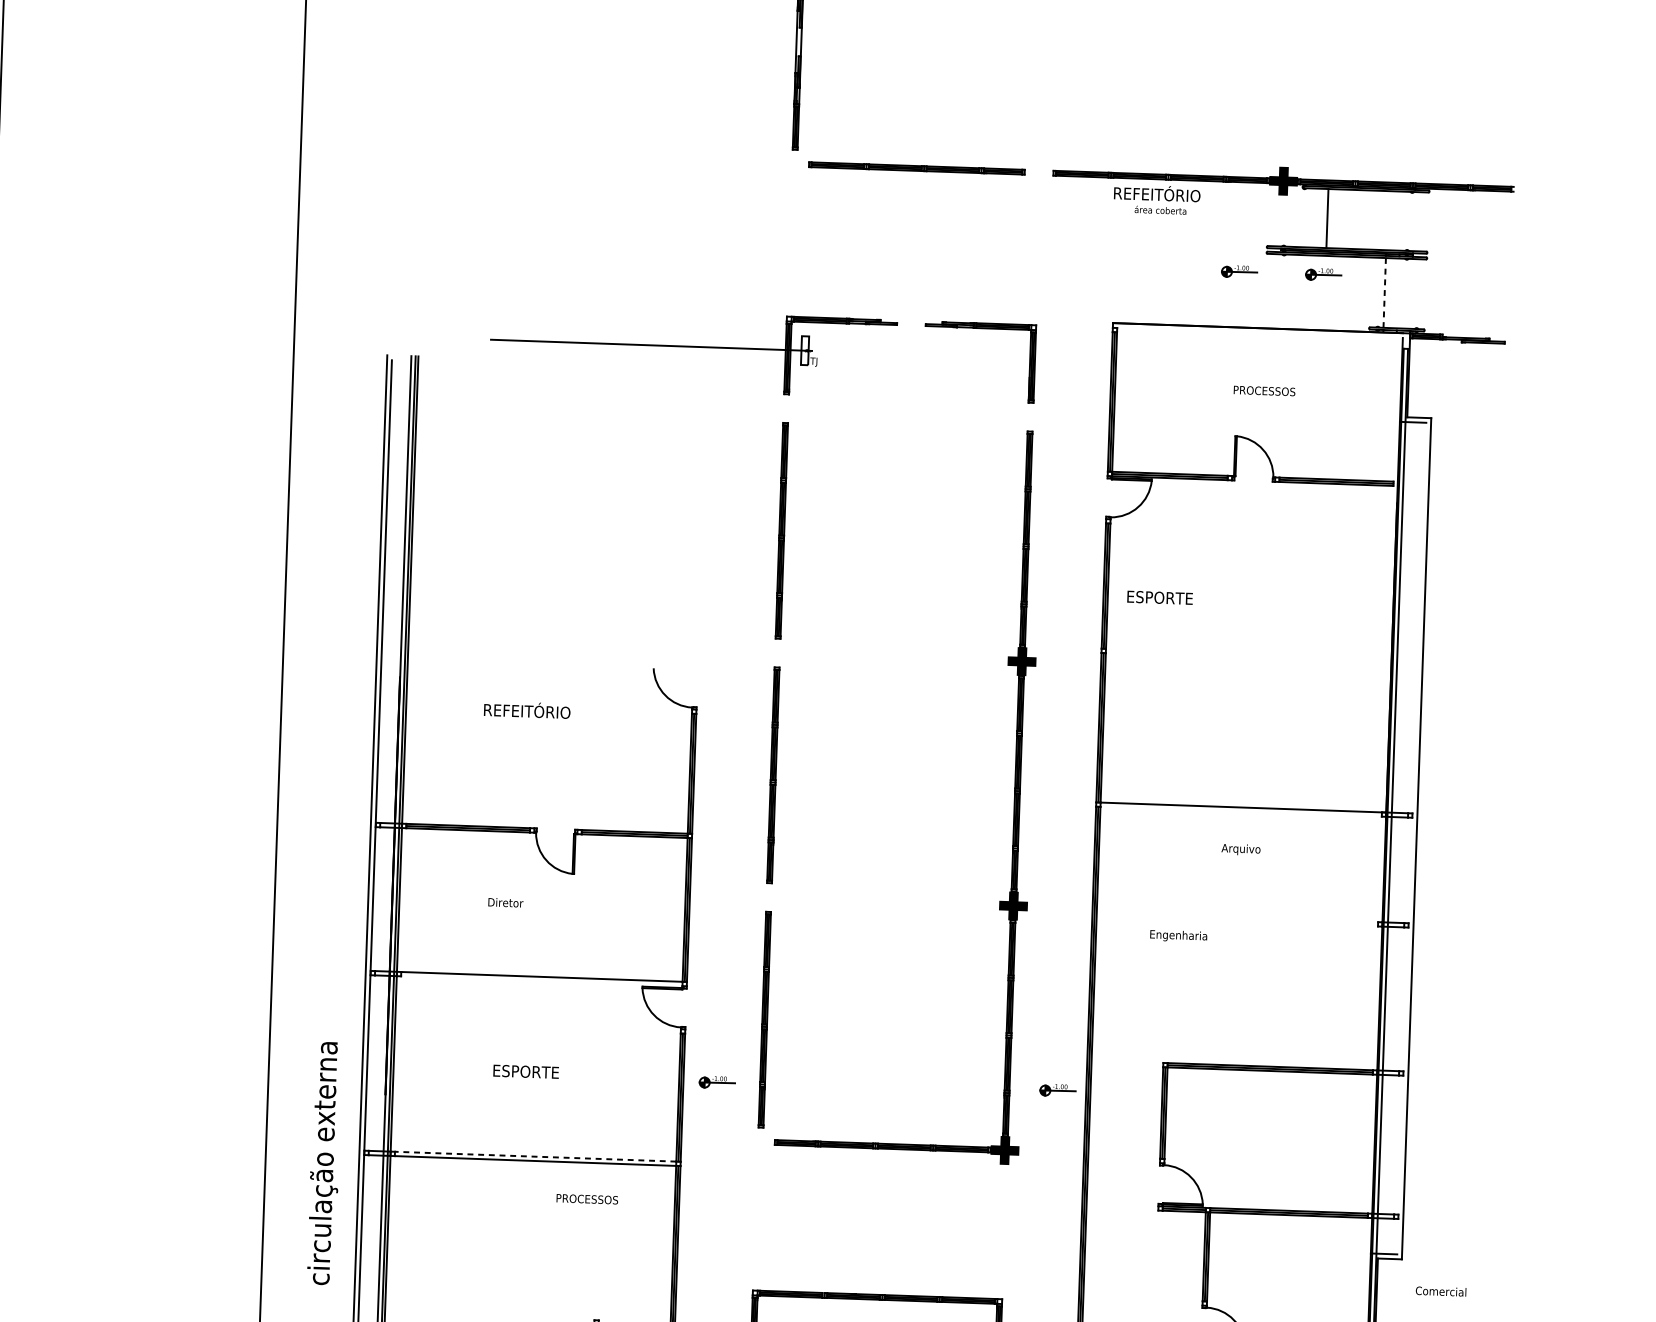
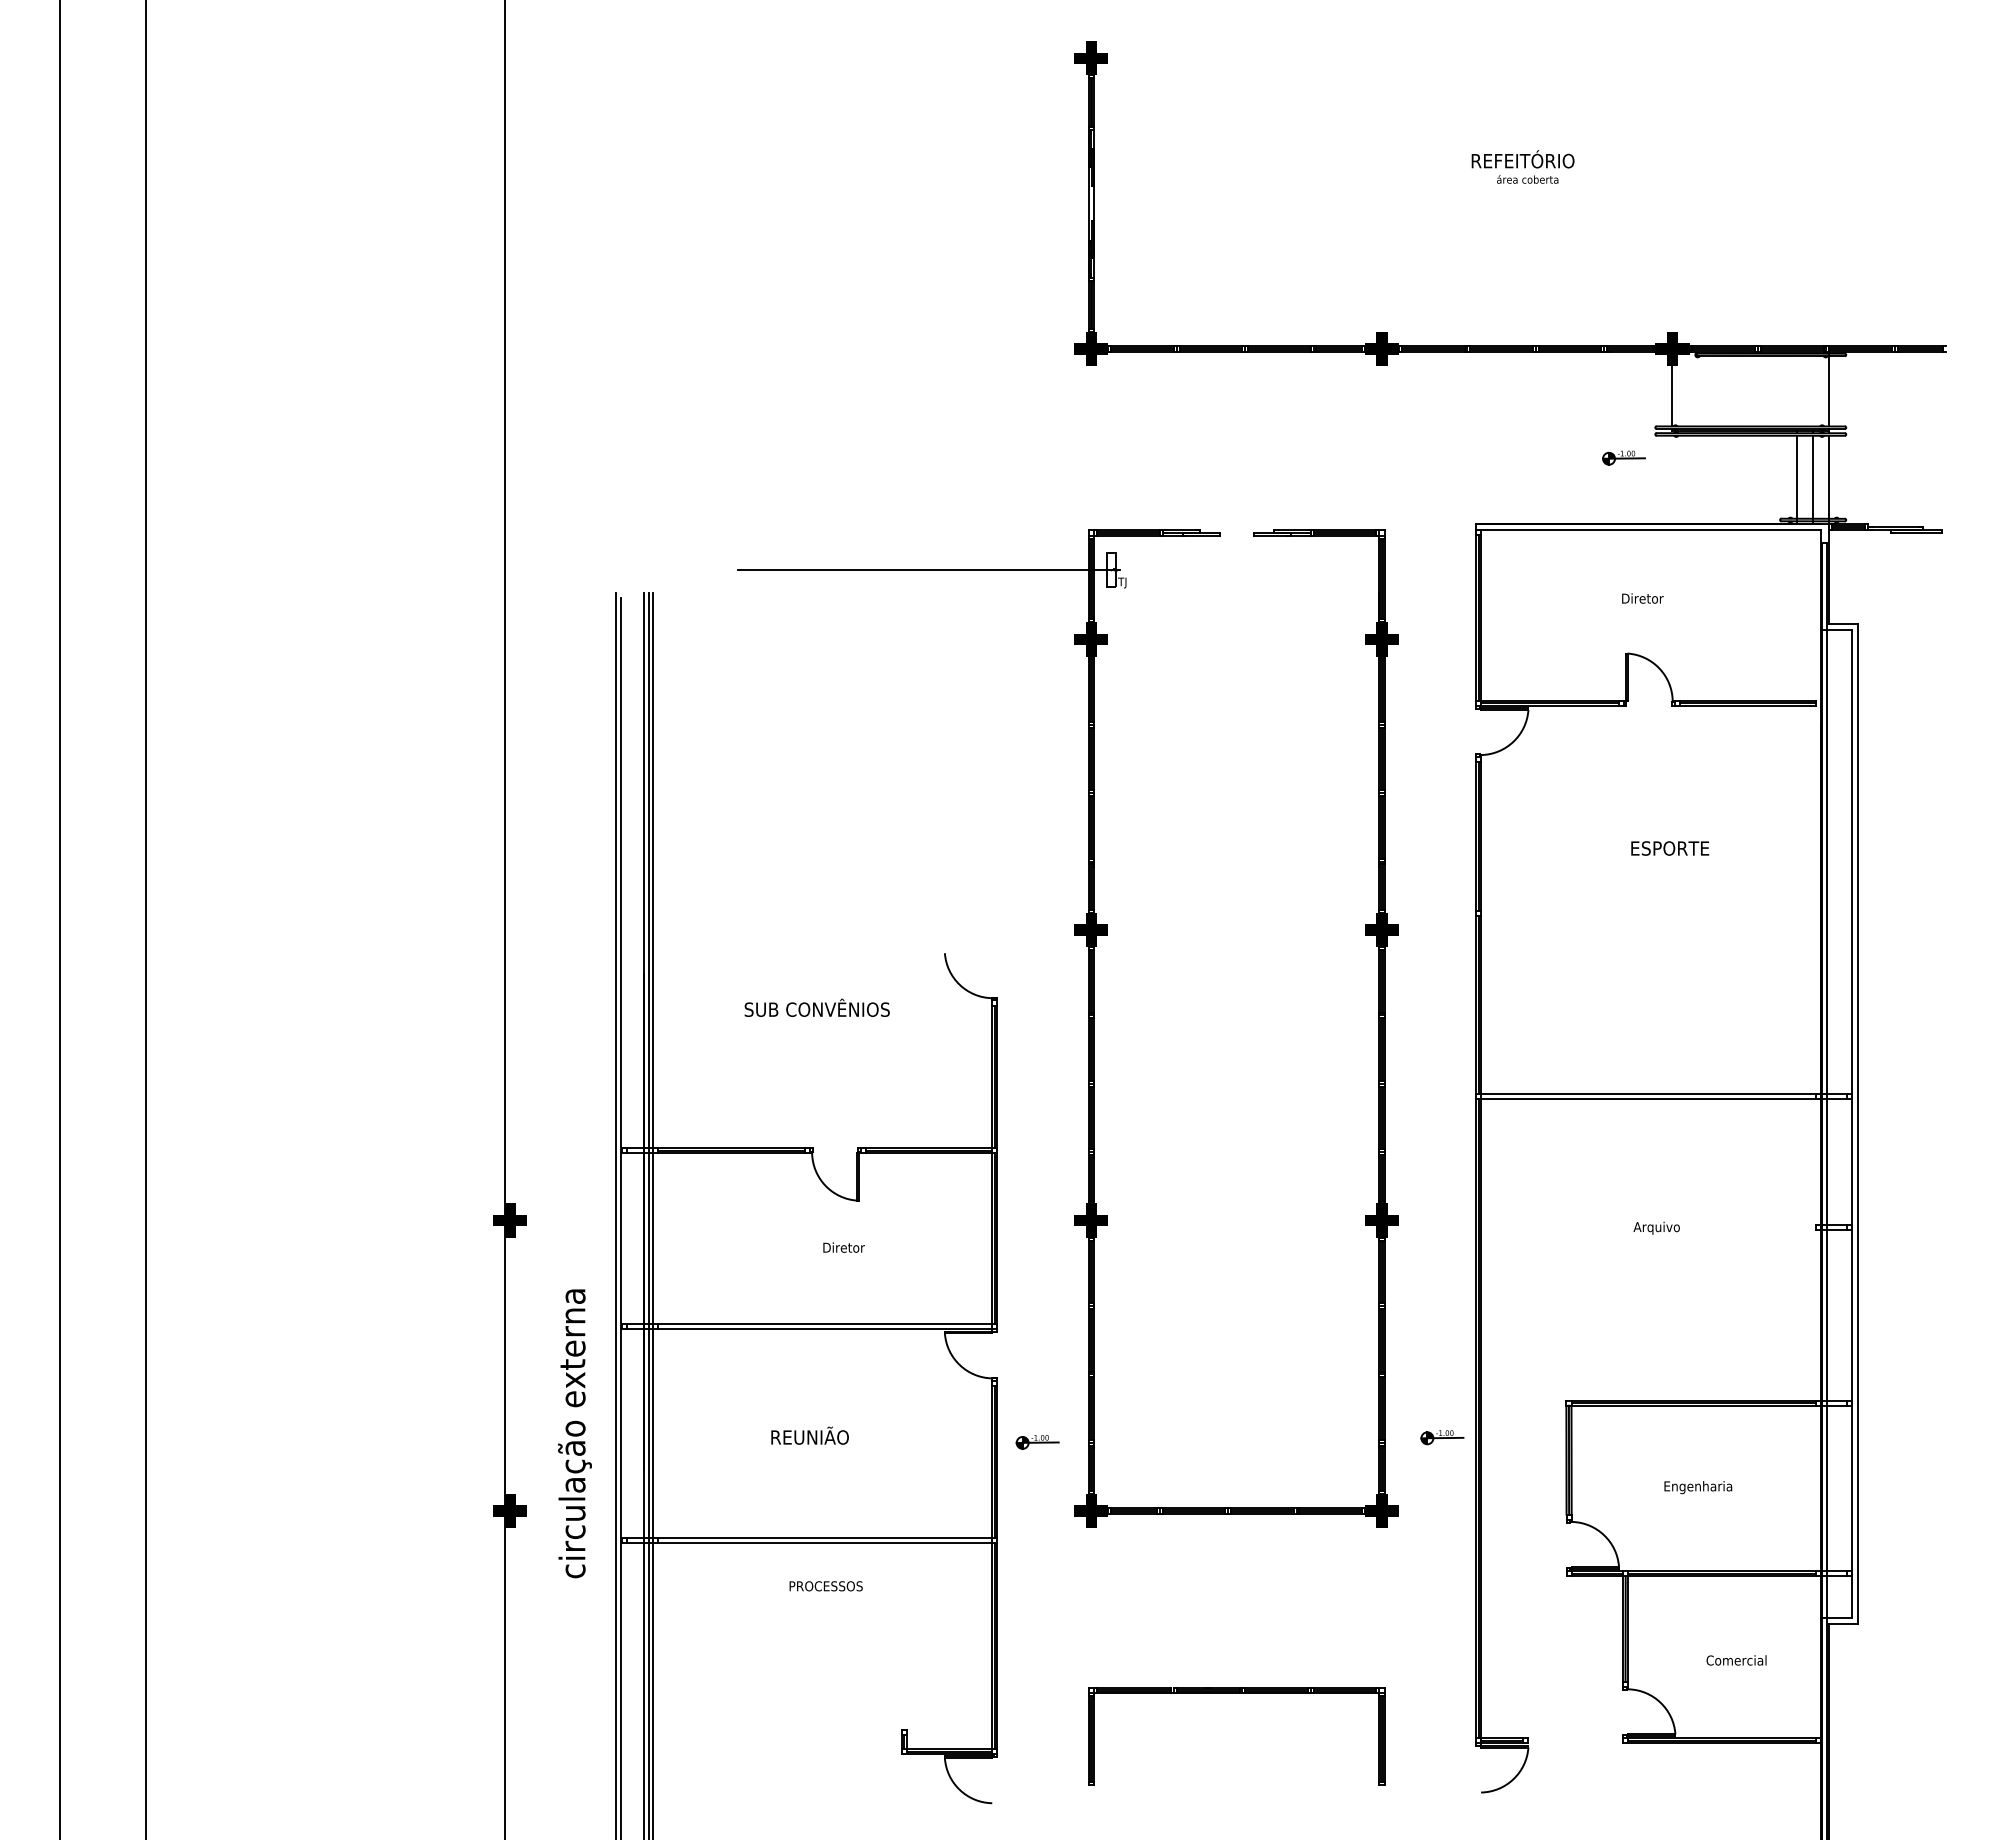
fill: (794, 163) -> (1091, 348), added
fill: (1038, 172) -> (1381, 348), added
text: (1156, 199) -> (1522, 166), moved
line: (1327, 218) -> (1829, 391), moved
line: (1282, 220) -> (1672, 395), added
part: (1323, 274) -> (1723, 457), removed
line: (1398, 292) -> (1813, 476), added
line: (1384, 293) -> (1797, 477), dashed -> solid
line: (1411, 293) -> (1829, 476), added
line: (1257, 332) -> (1647, 529), added
text: (1265, 390) -> (1659, 598), PROCESSOS -> Diretor
fill: (786, 408) -> (1091, 639), added
fill: (1030, 417) -> (1381, 639), added
text: (1160, 597) -> (1670, 848), moved
fill: (777, 652) -> (1091, 929), added
text: (544, 710) -> (816, 1007), REFEITÓRIO -> SUB CONVÊNIOS
line: (1243, 812) -> (1650, 1099), added
line: (1411, 838) -> (1851, 1123), added
text: (1240, 849) -> (1656, 1227), moved
fill: (280, 880) -> (510, 1220), added
fill: (769, 897) -> (1091, 1220), added
text: (505, 902) -> (843, 1247), moved
text: (1178, 936) -> (1698, 1487), moved
line: (541, 981) -> (824, 1329), added
text: (527, 1070) -> (811, 1435), ESPORTE -> REUNIÃO
fill: (271, 1125) -> (510, 1511), added
fill: (760, 1142) -> (1091, 1511), added
line: (535, 1156) -> (824, 1537), dashed -> solid
text: (324, 1163) -> (574, 1433), moved
text: (586, 1199) -> (825, 1586), moved
text: (1441, 1291) -> (1736, 1660), moved

